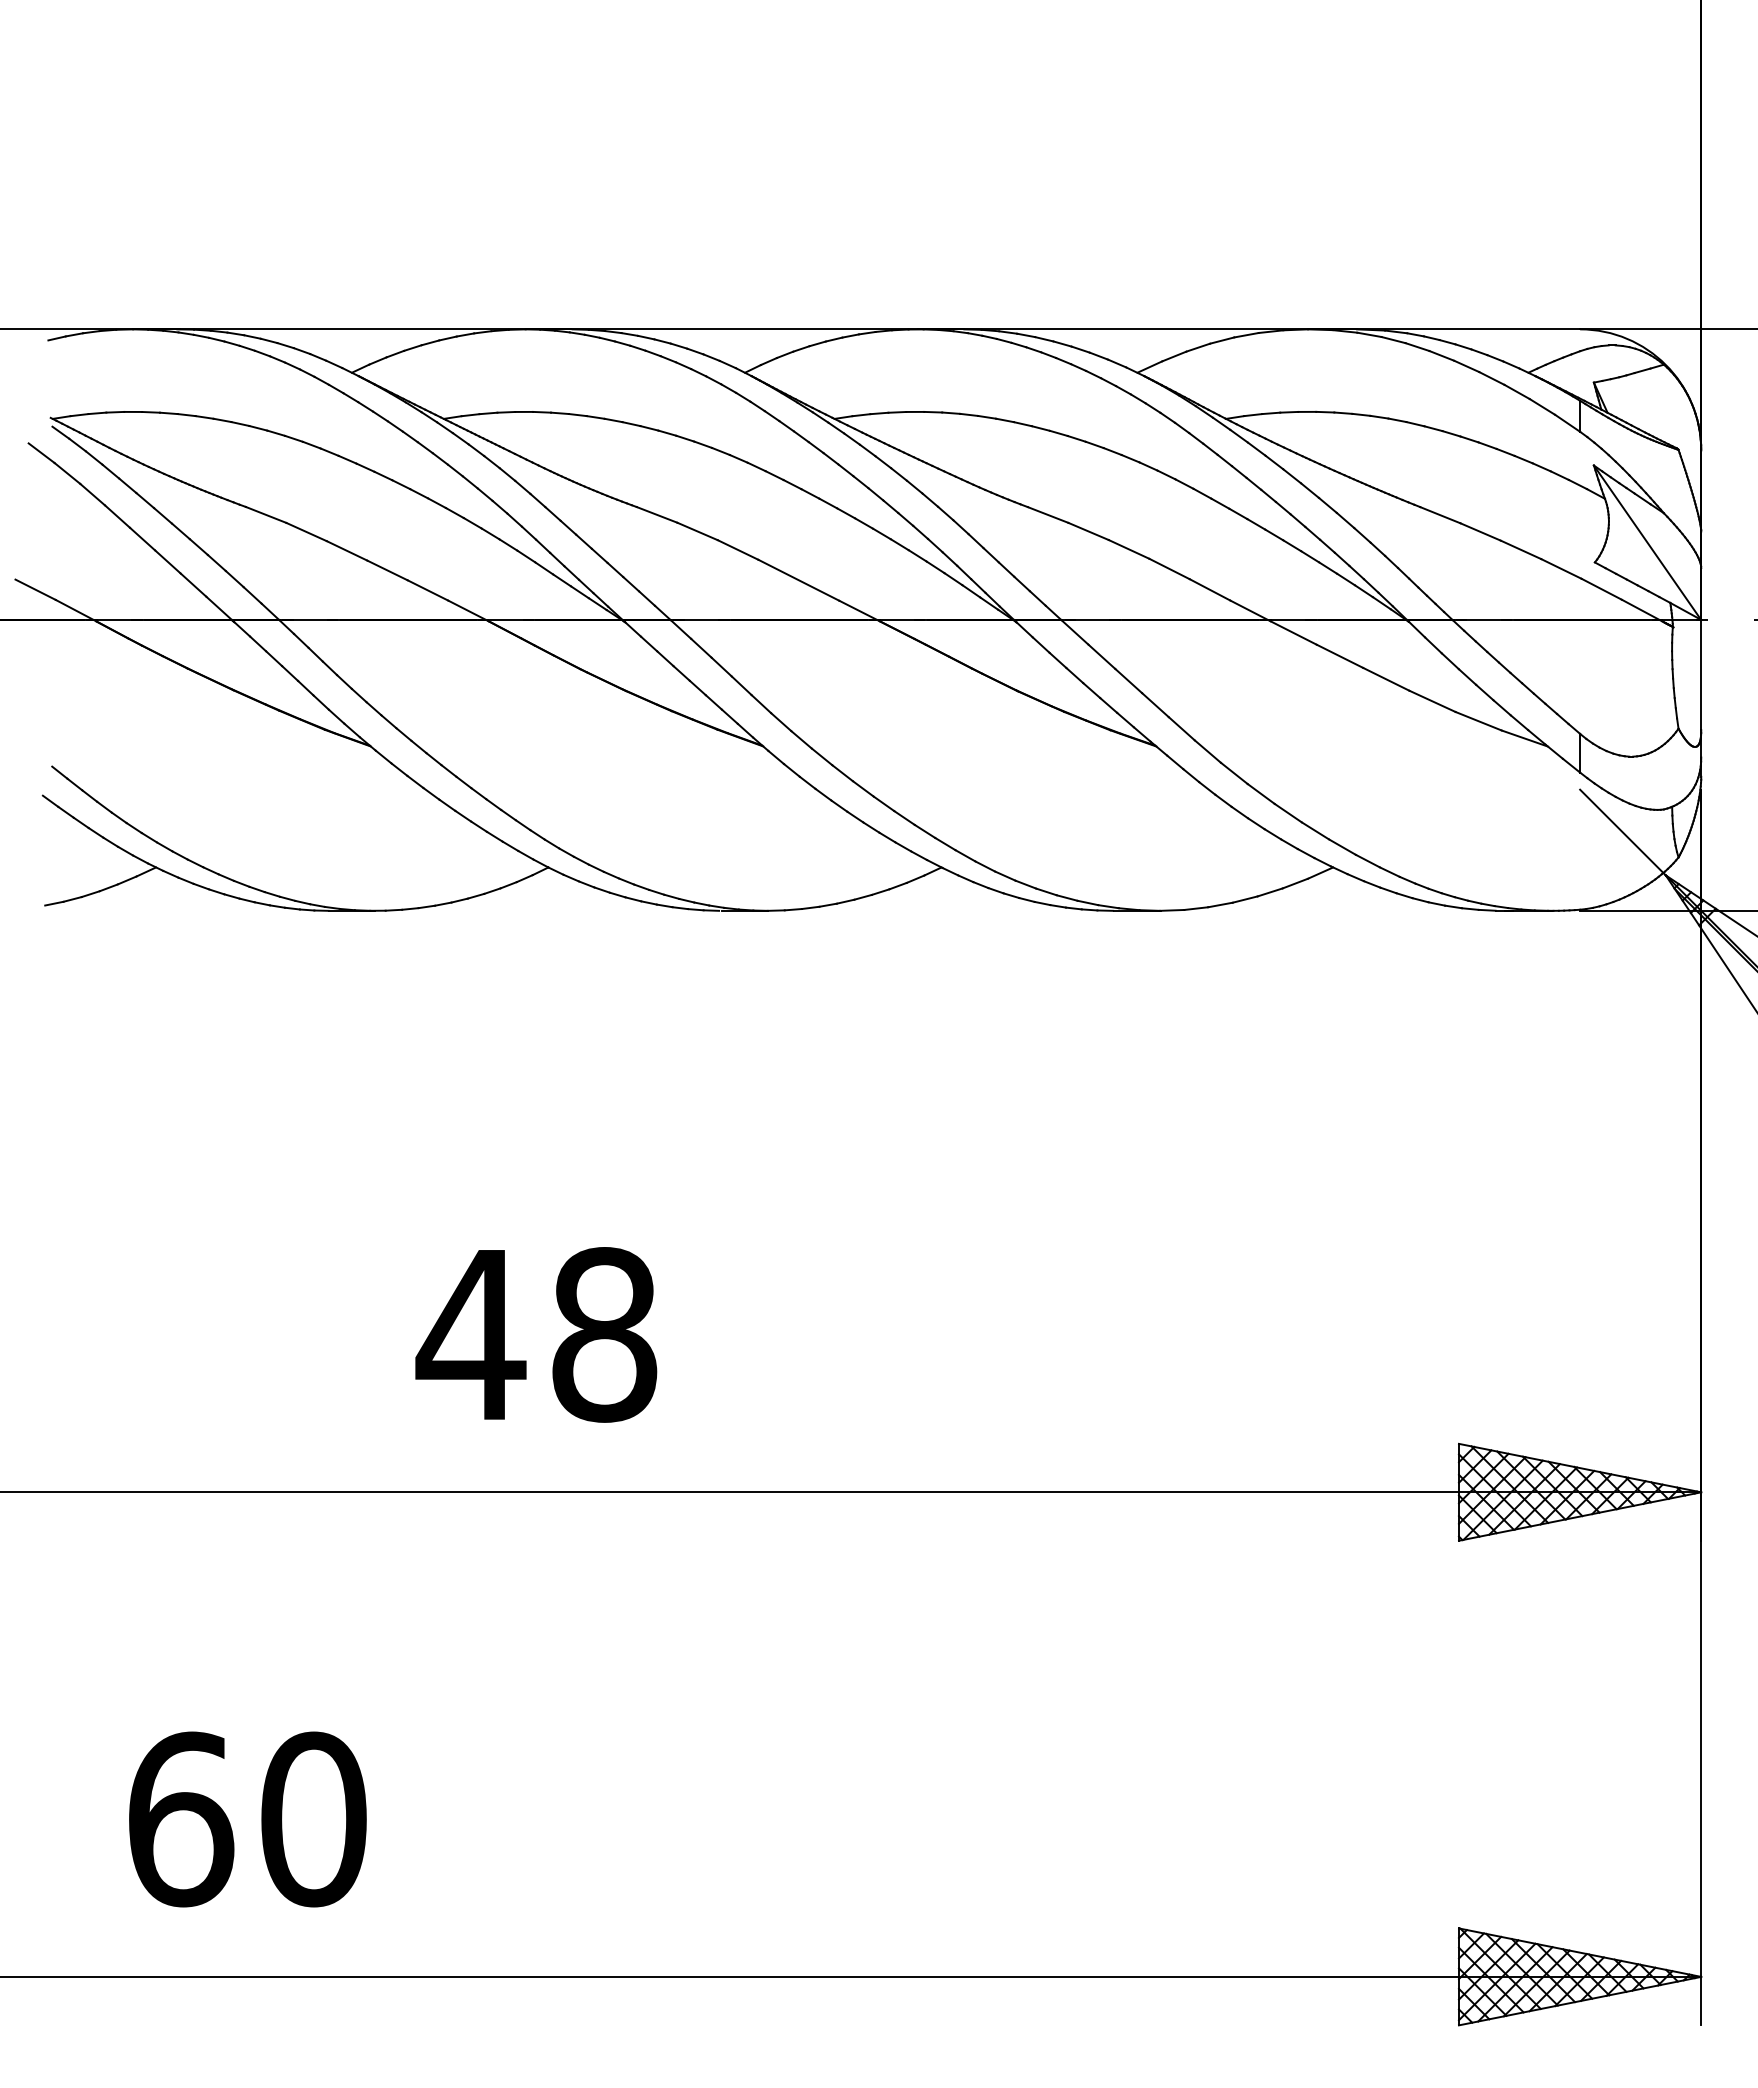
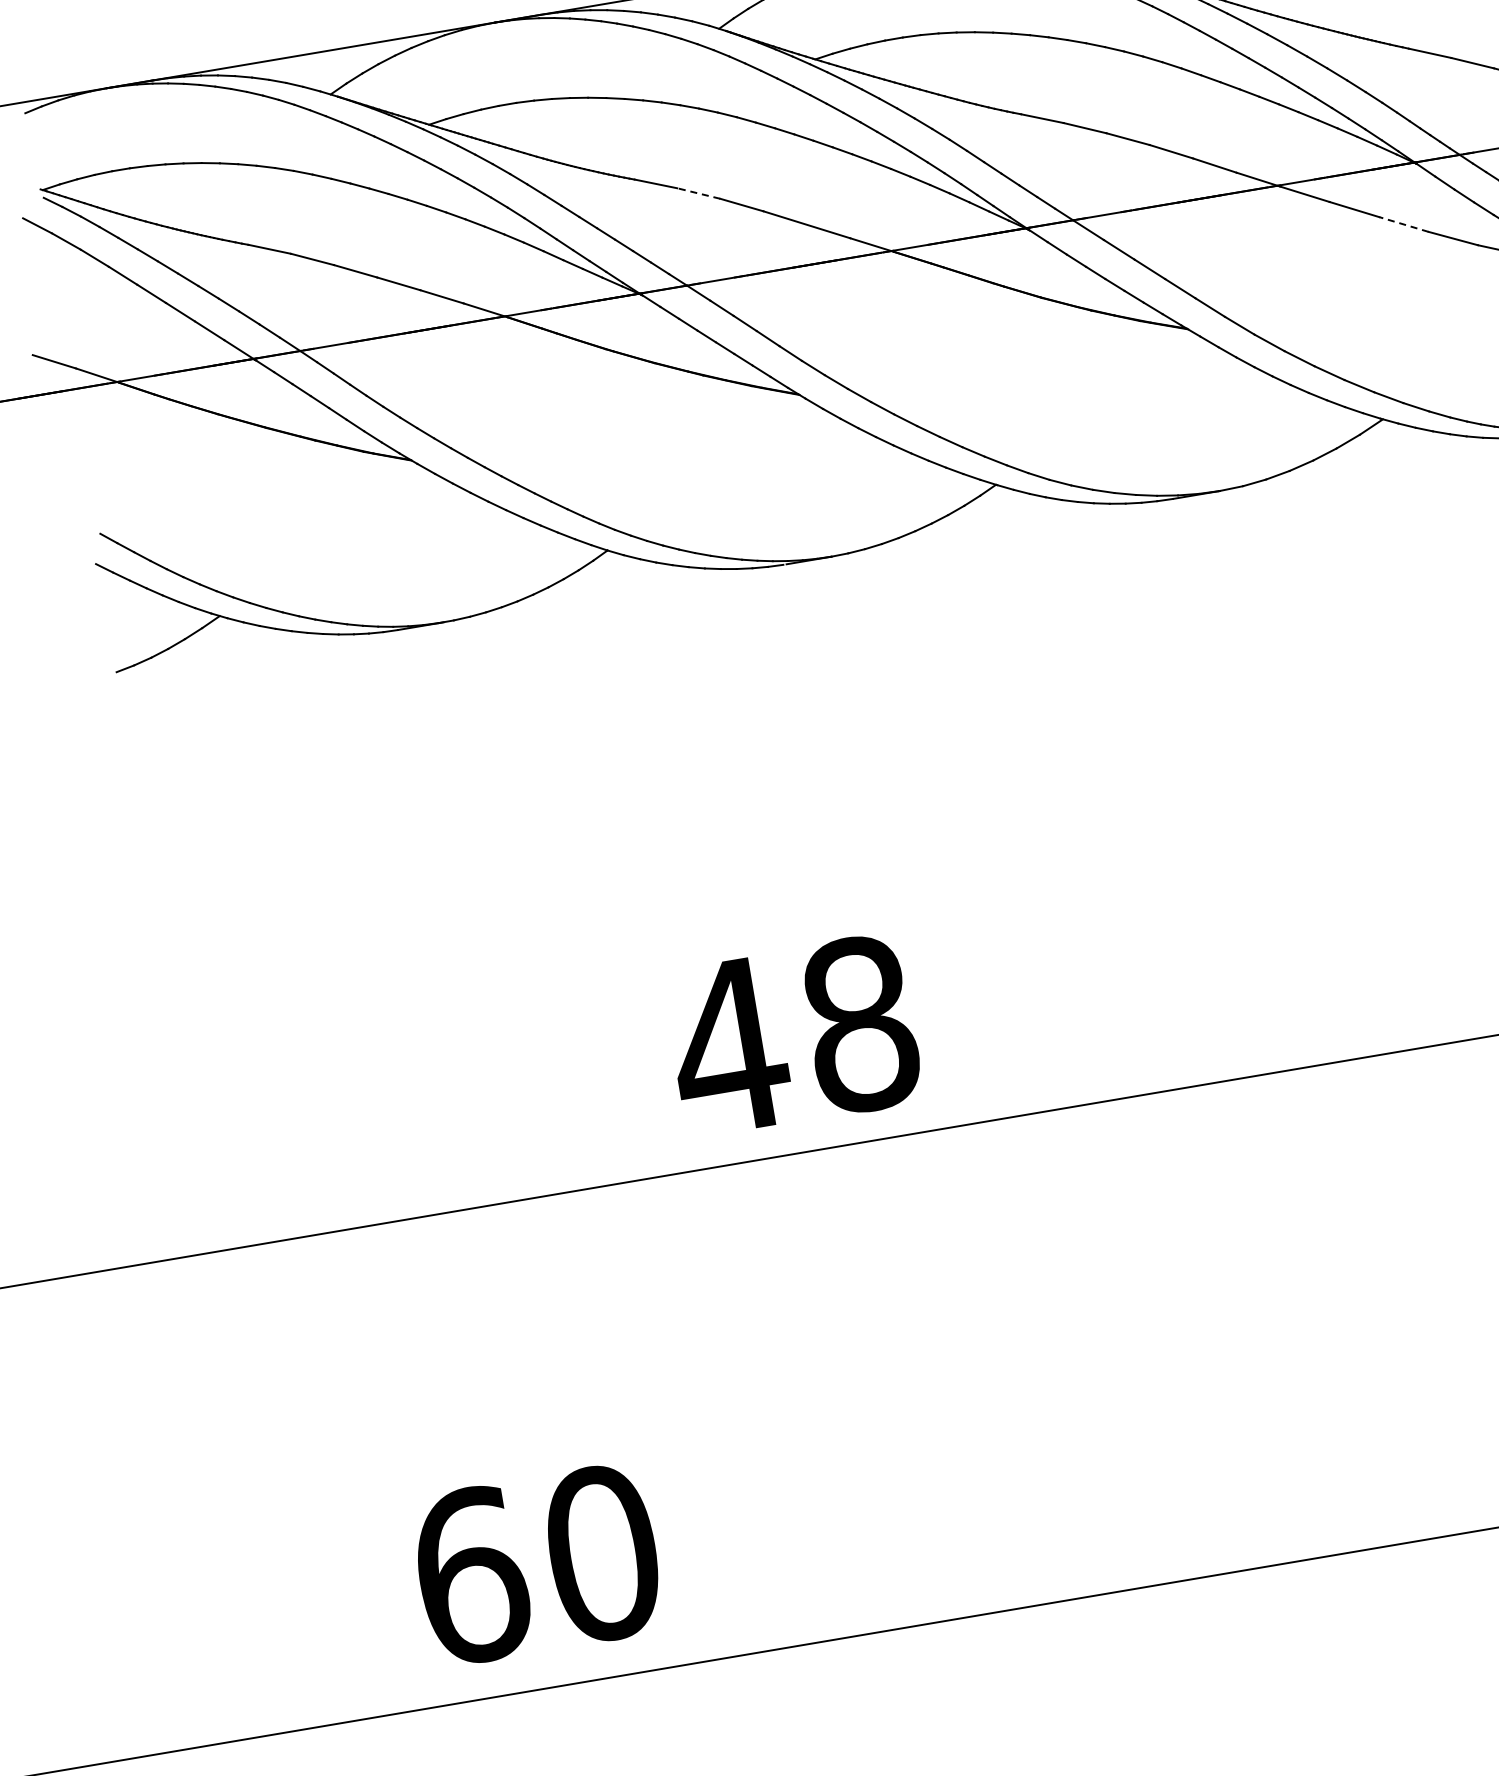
line: (697, 531) -> (698, 193), solid -> dashed
line: (1386, 679) -> (1404, 224), solid -> dashed
text: (536, 1334) -> (793, 1035), moved
text: (247, 1819) -> (537, 1564), moved

